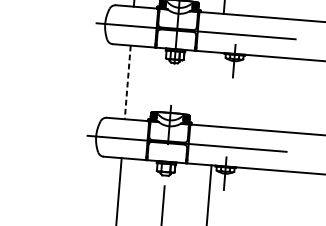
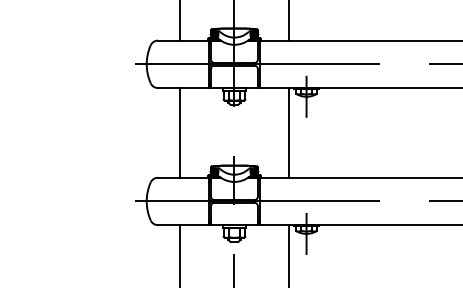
line: (127, 82) -> (179, 132), dashed -> solid
line: (217, 89) -> (289, 132), added

